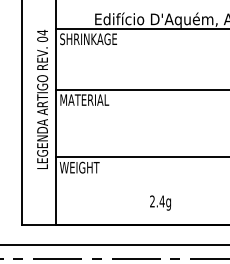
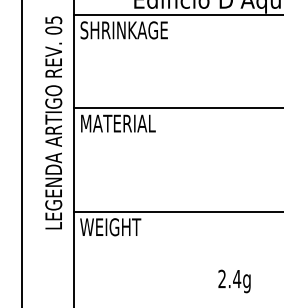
text: (42, 32) -> (53, 19), 04 -> 05

